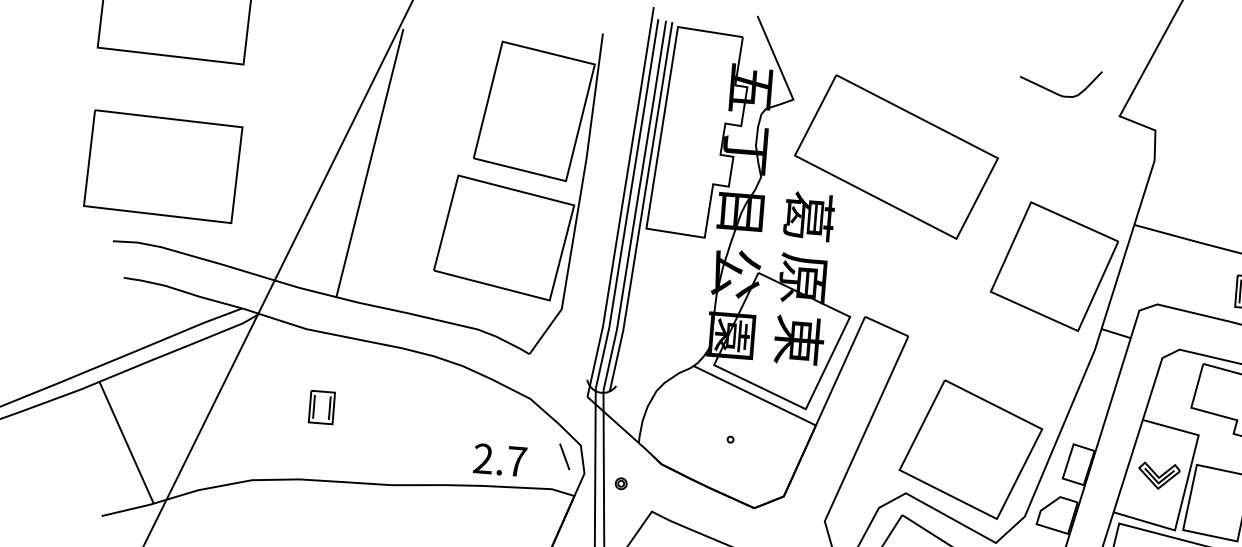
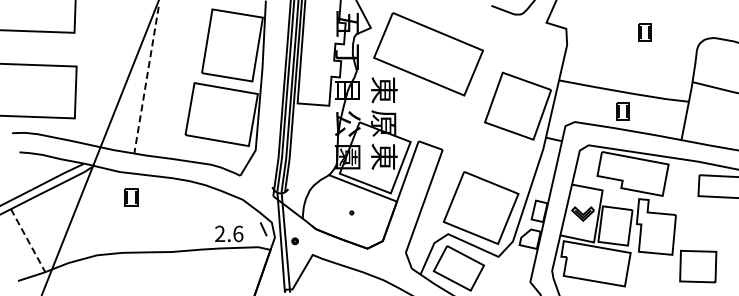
line: (369, 163) -> (146, 80), solid -> dashed
text: (809, 217) -> (384, 90), 葛 -> 東
part: (322, 407) -> (131, 197), moved
line: (127, 444) -> (28, 241), solid -> dashed
text: (517, 460) -> (238, 233), 2.7 -> 2.6

